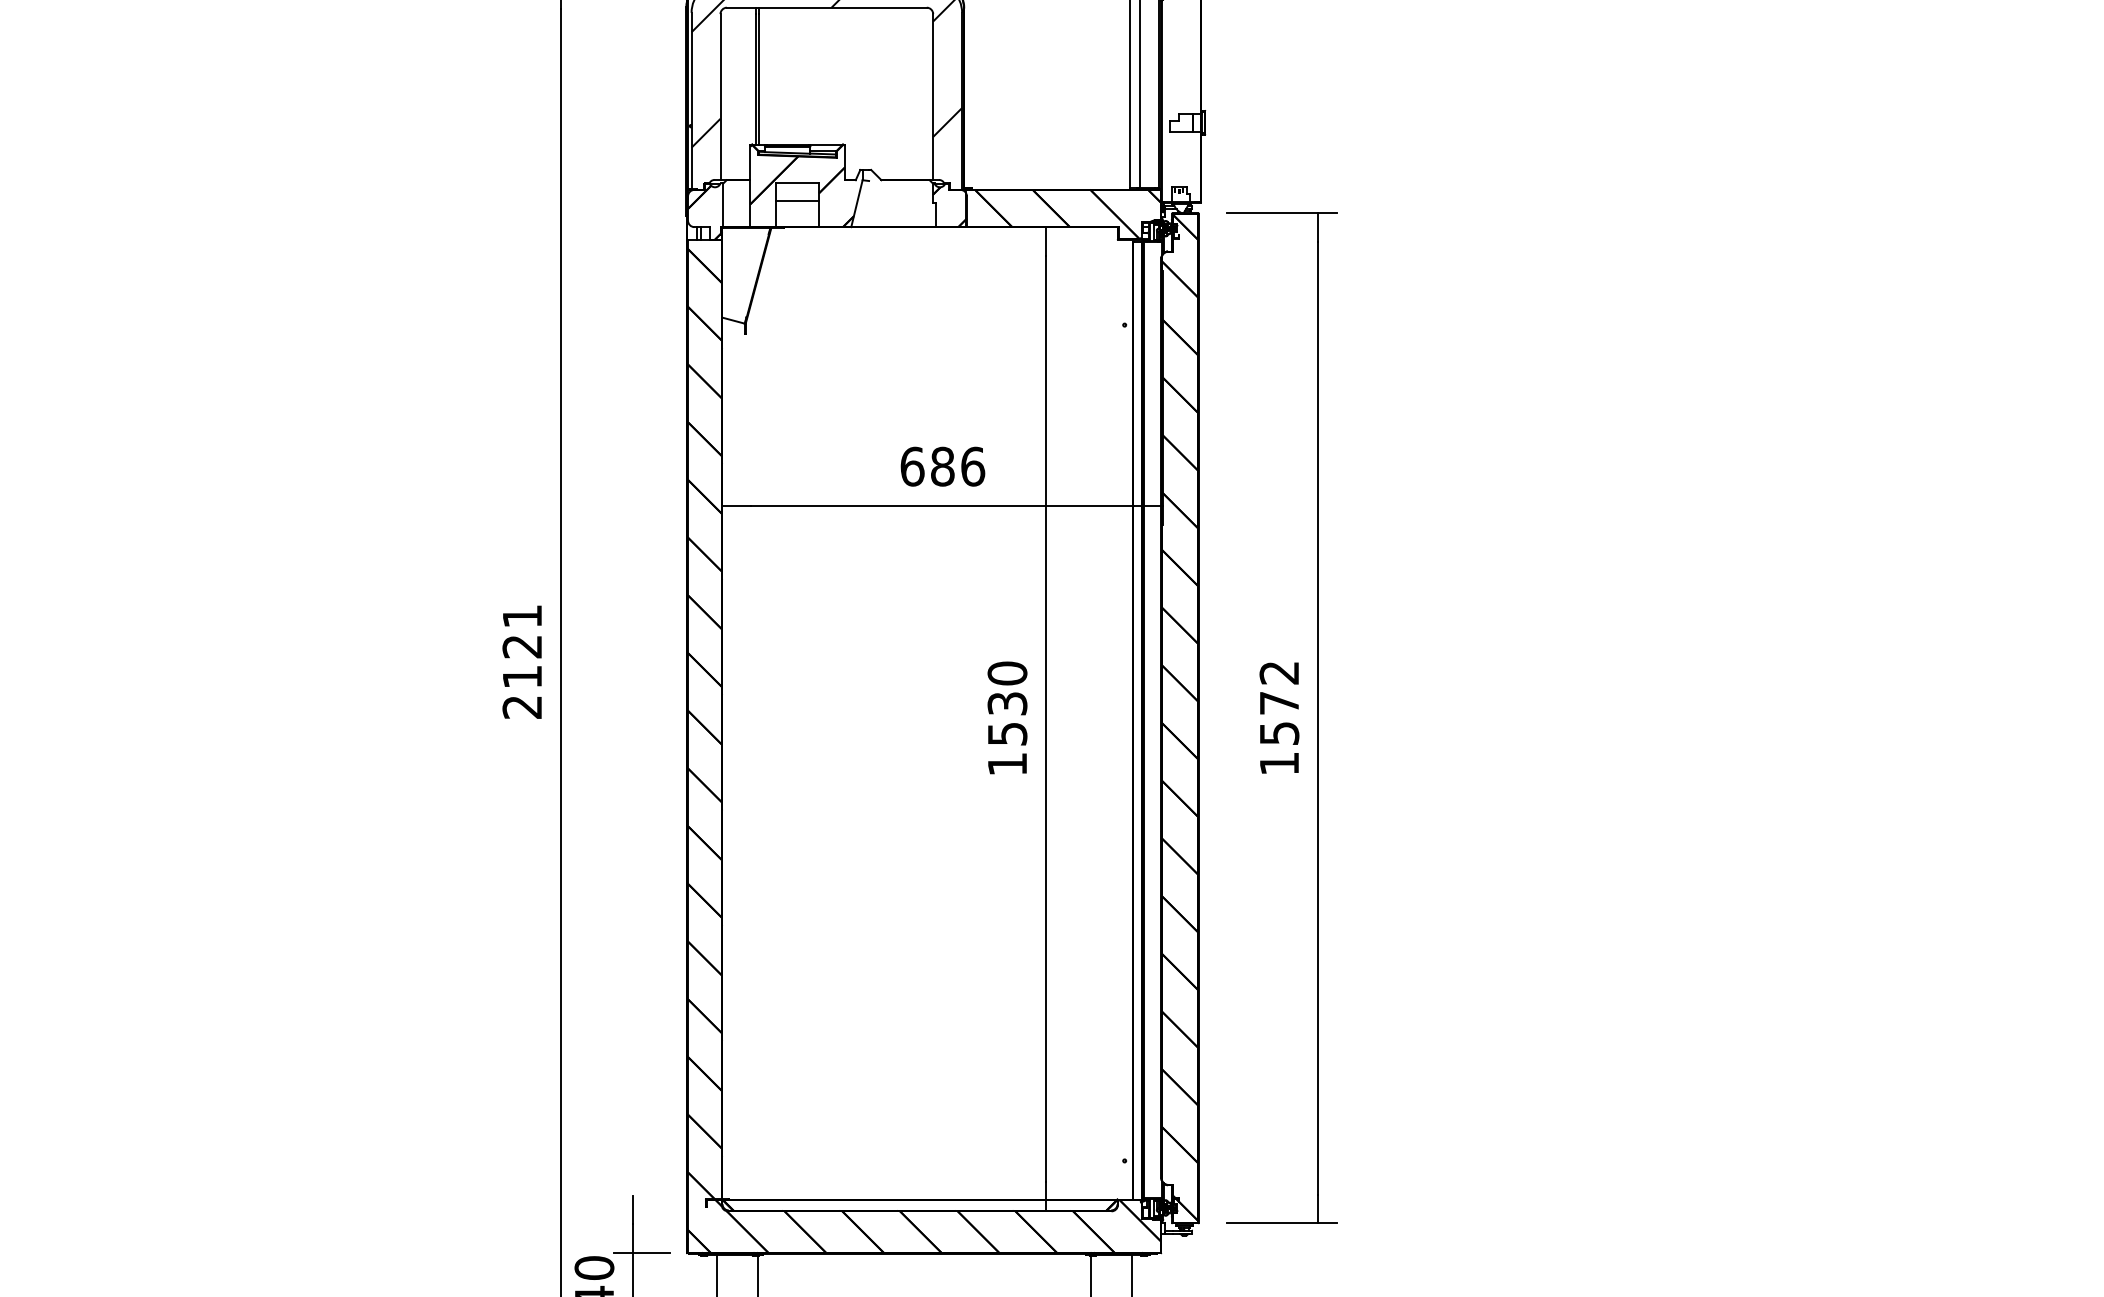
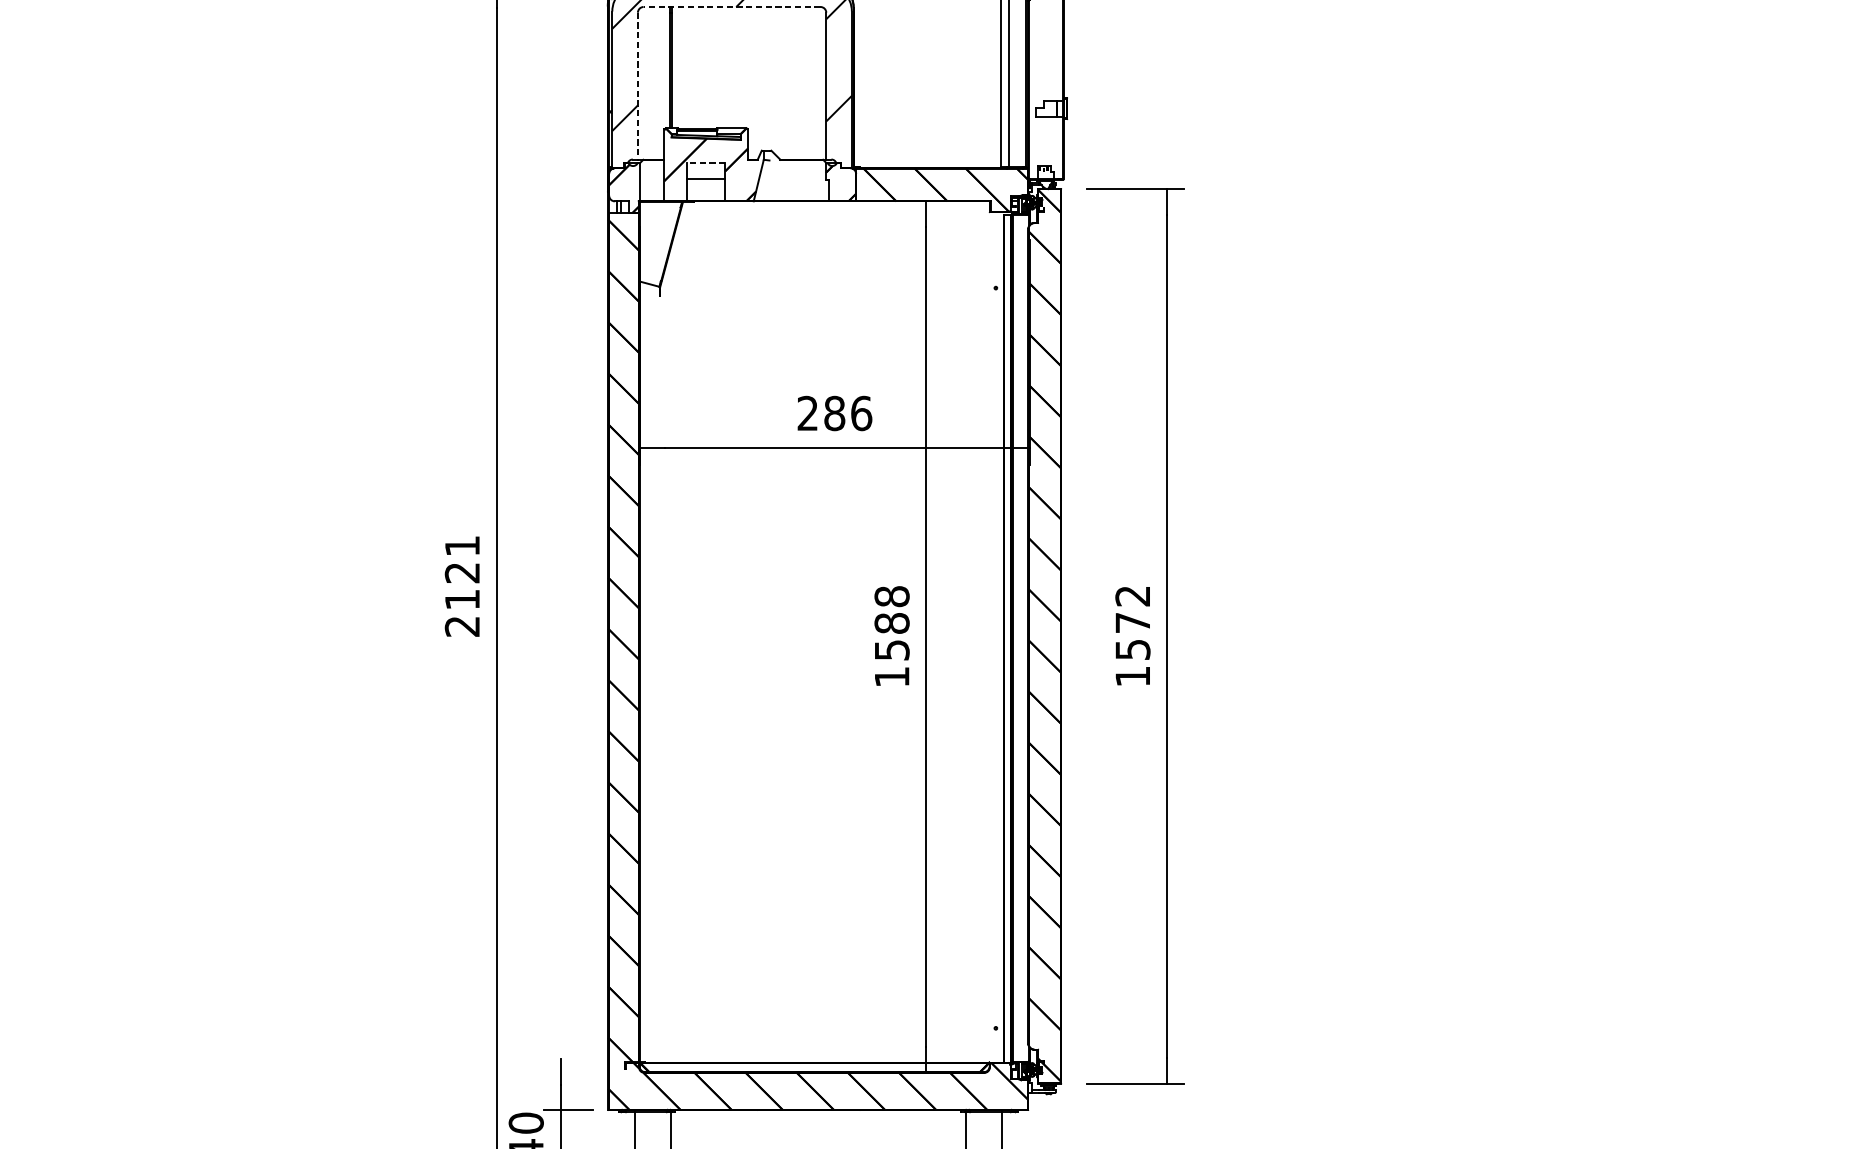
line: (826, 7) -> (731, 6), solid -> dashed
line: (720, 97) -> (637, 86), solid -> dashed
line: (797, 183) -> (706, 162), solid -> dashed
text: (912, 466) -> (807, 413), 686 -> 286
text: (1007, 688) -> (892, 609), 1530 -> 1588

